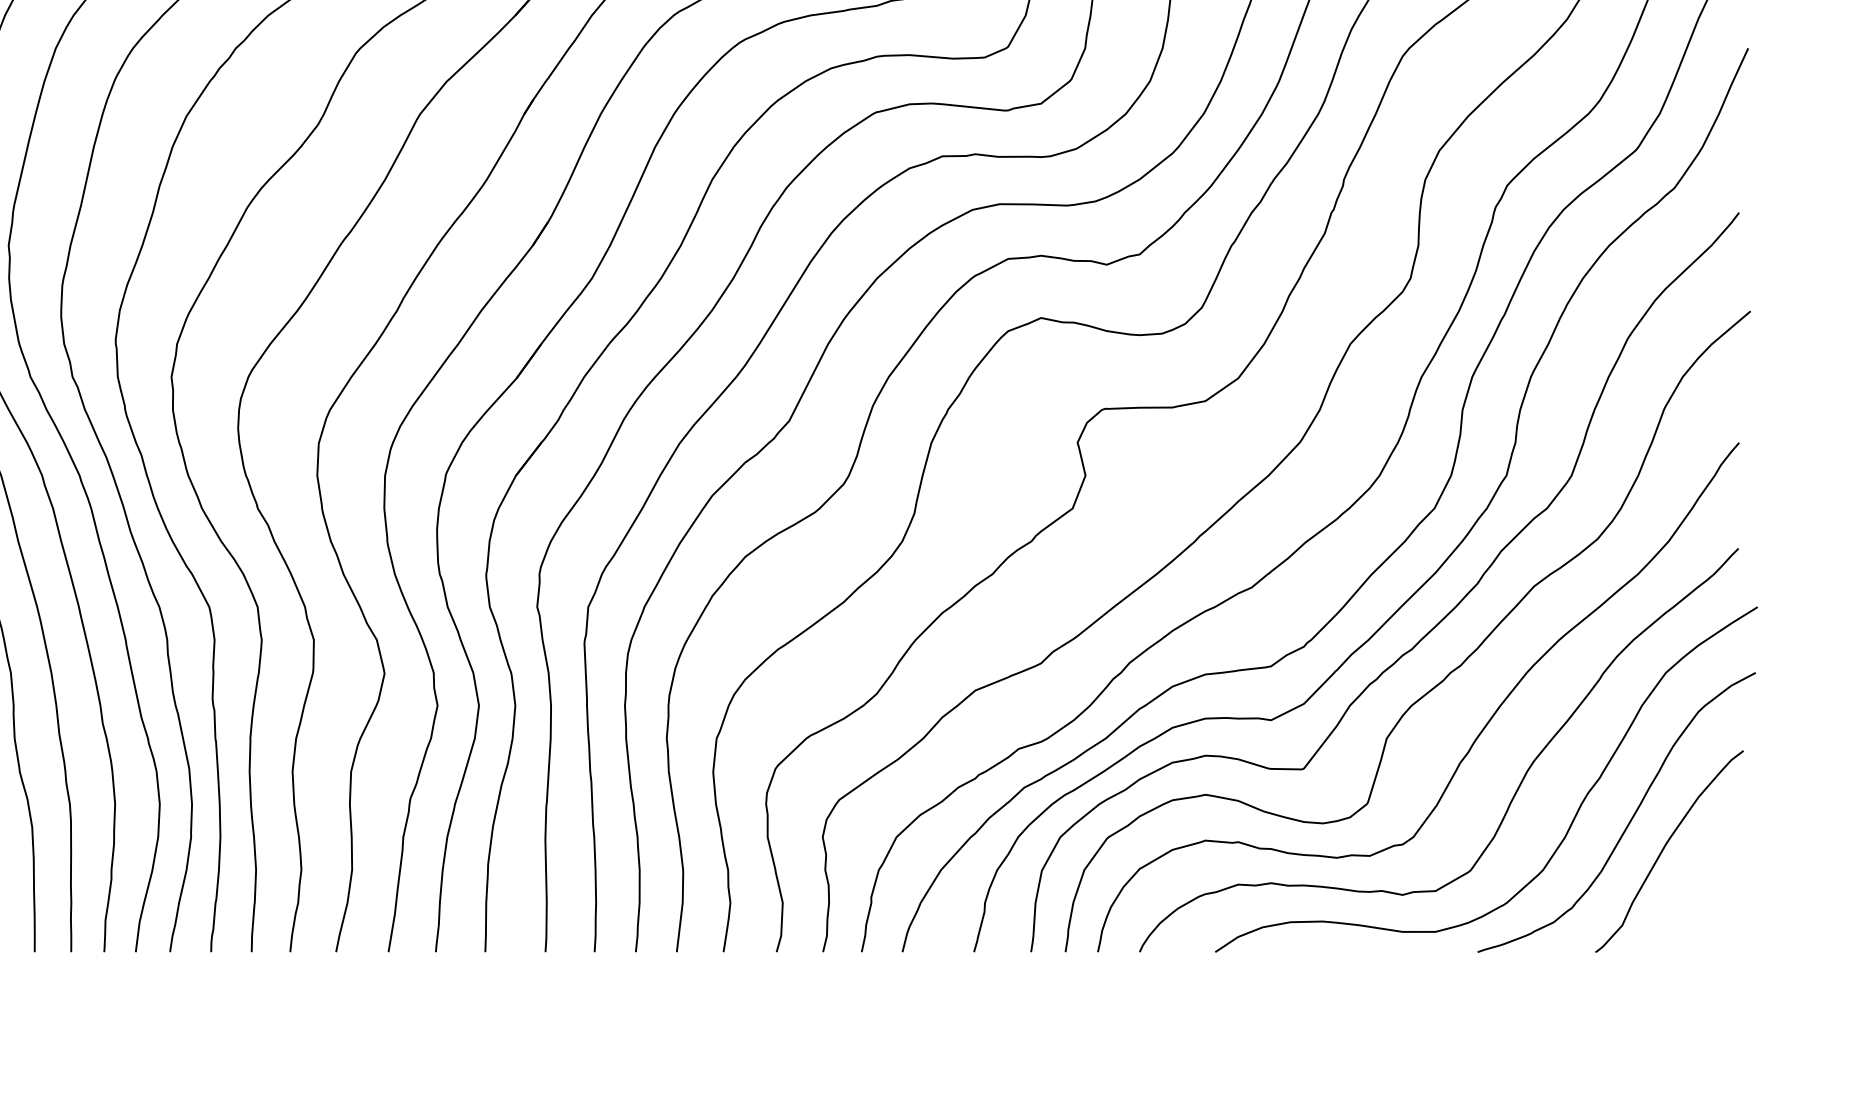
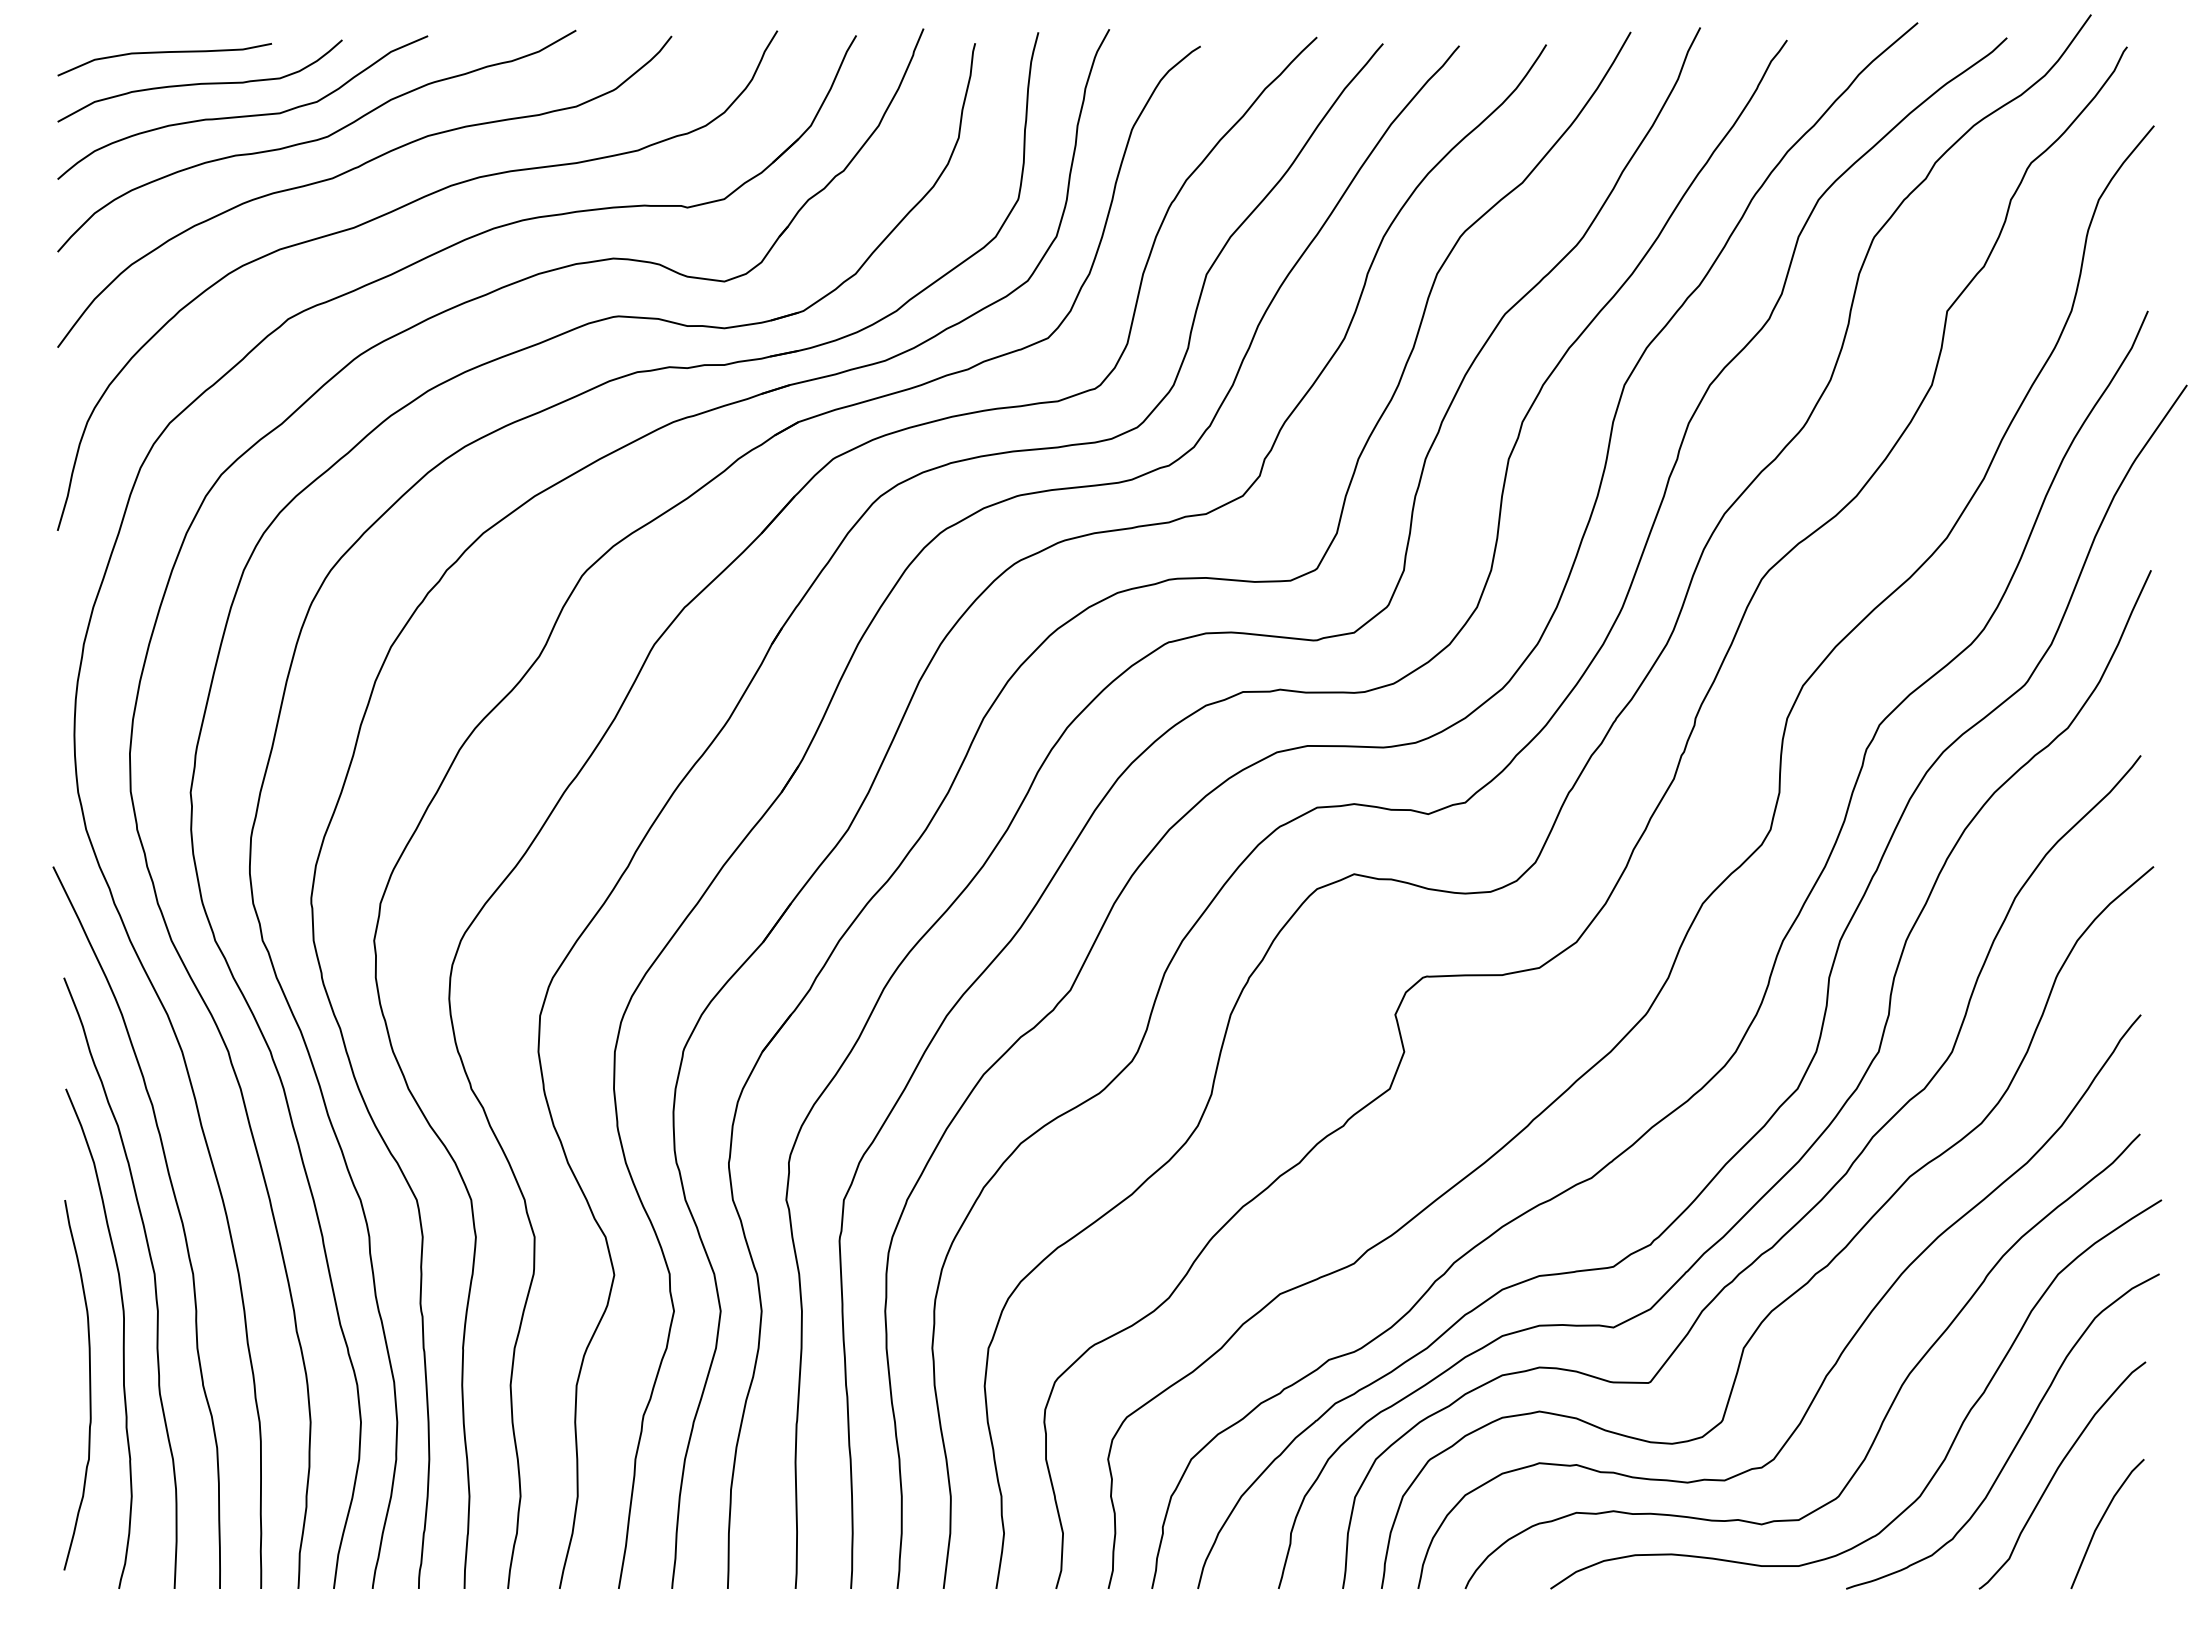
line: (1704, 892) -> (2101, 1521), added

